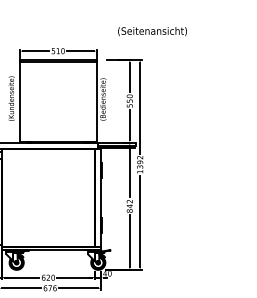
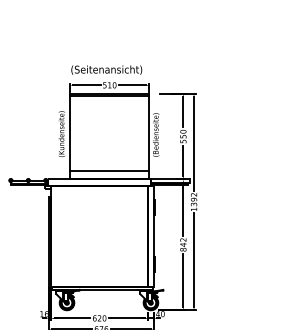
text: (152, 30) -> (106, 69), moved
line: (57, 134) -> (109, 171), added

